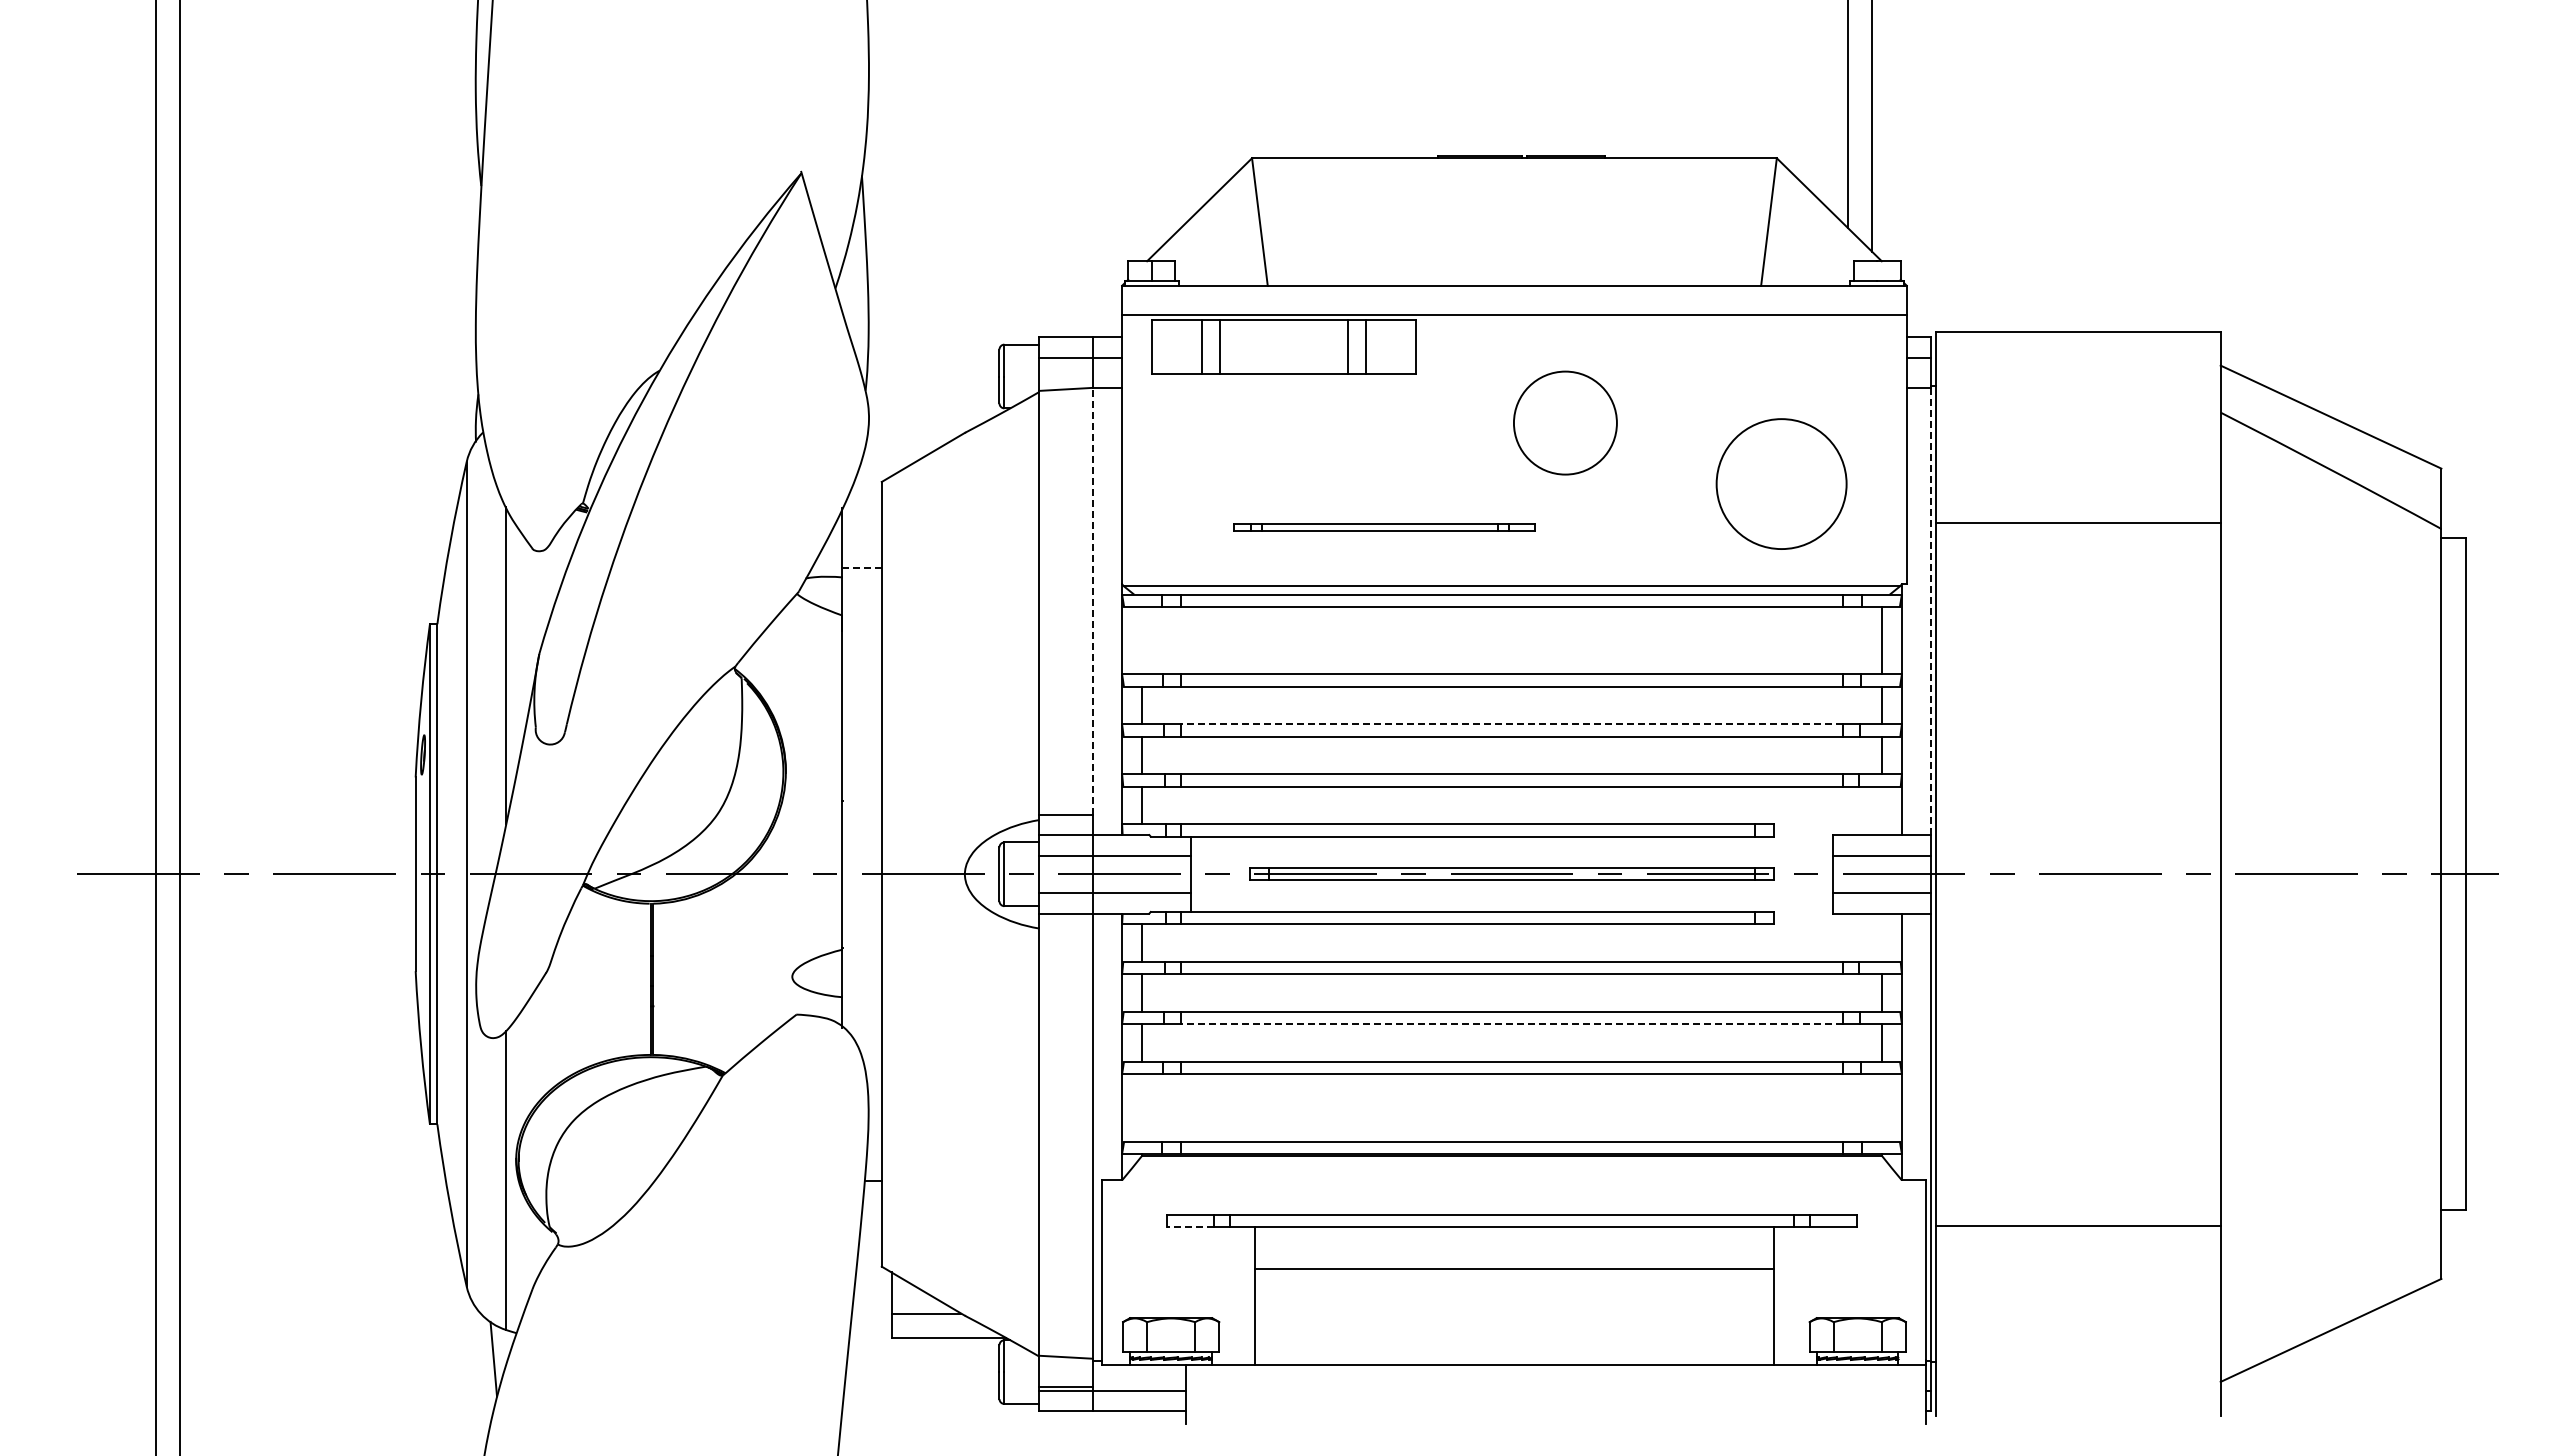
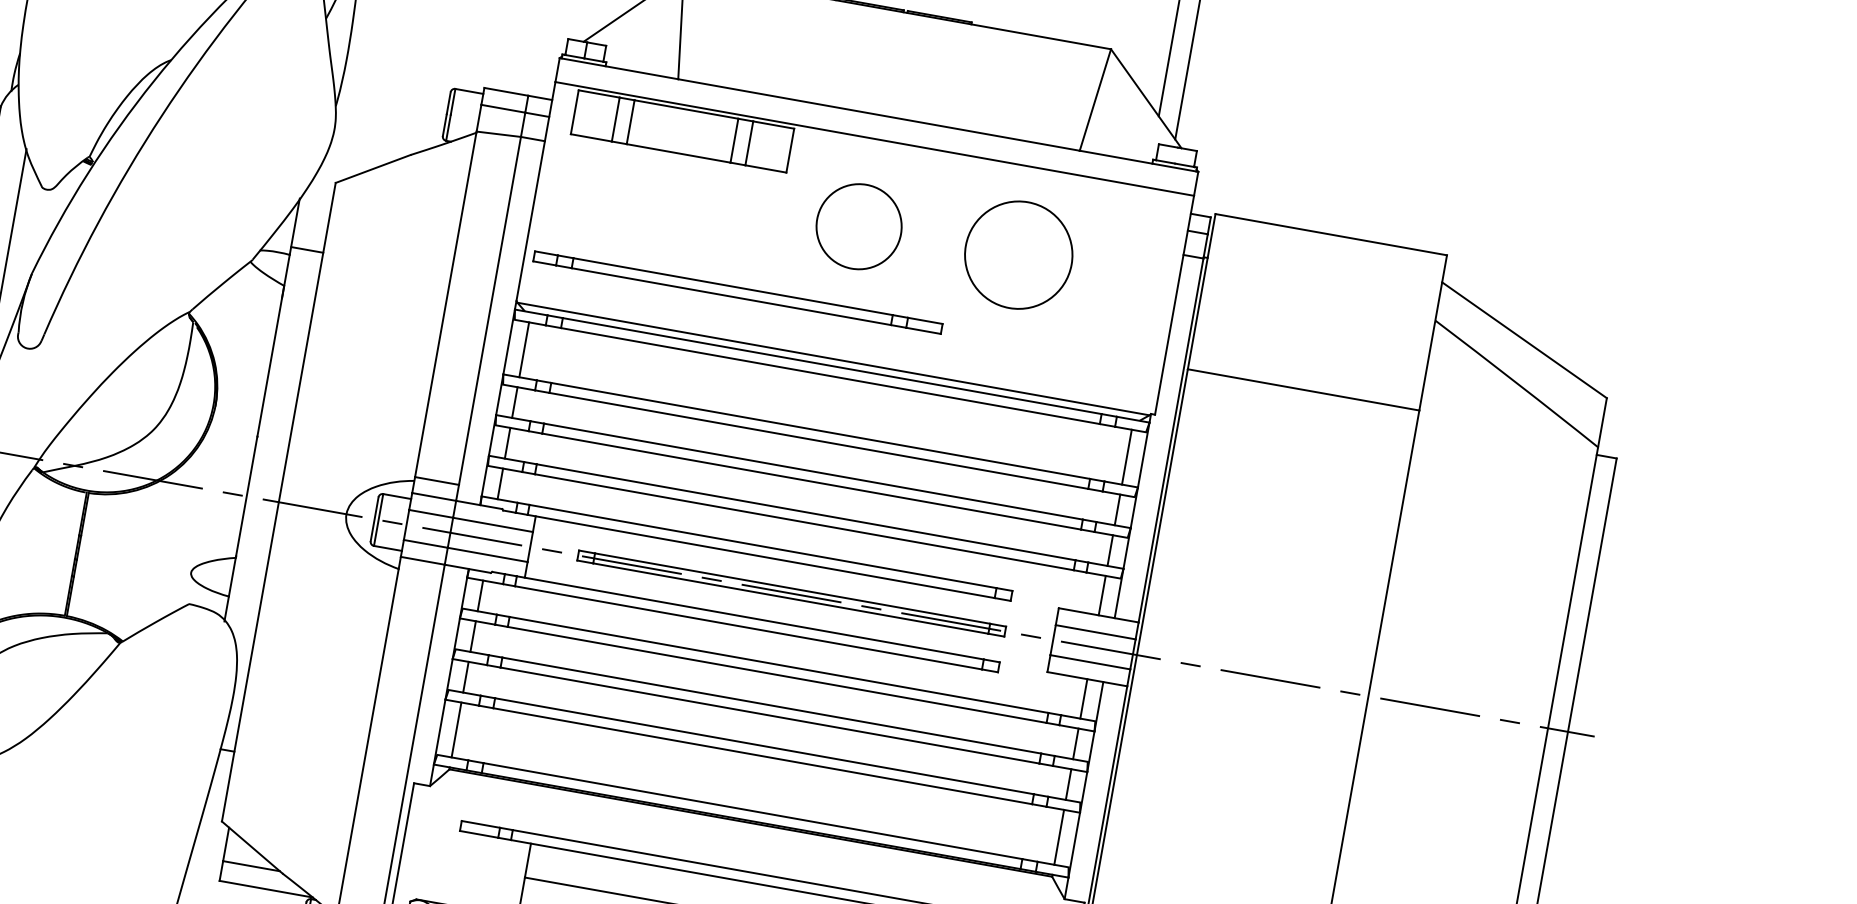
circle: (1565, 422) -> (859, 226), moved
circle: (1781, 483) -> (1018, 254), moved
part: (1384, 526) -> (738, 292), size x1.67
line: (862, 567) -> (307, 249), dashed -> solid
line: (1092, 601) -> (489, 310), dashed -> solid
line: (1931, 611) -> (1171, 440), dashed -> solid
line: (1141, 640) -> (524, 349), added
line: (1511, 724) -> (813, 471), dashed -> solid
line: (1882, 810) -> (1102, 595), added
line: (1882, 937) -> (1084, 698), added
line: (1511, 1024) -> (769, 715), dashed -> solid
line: (1141, 1107) -> (456, 729), added
line: (1882, 1107) -> (1059, 837), added
line: (1190, 1227) -> (478, 834), dashed -> solid

